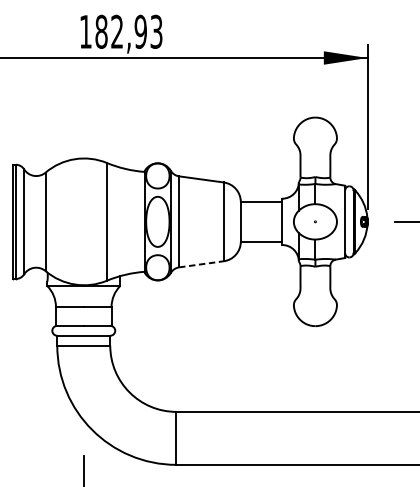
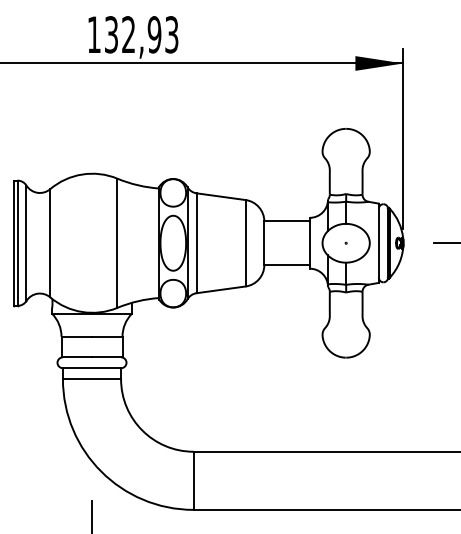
text: (101, 31) -> (111, 34), 182,93 -> 132,93
line: (201, 264) -> (221, 289), dashed -> solid

